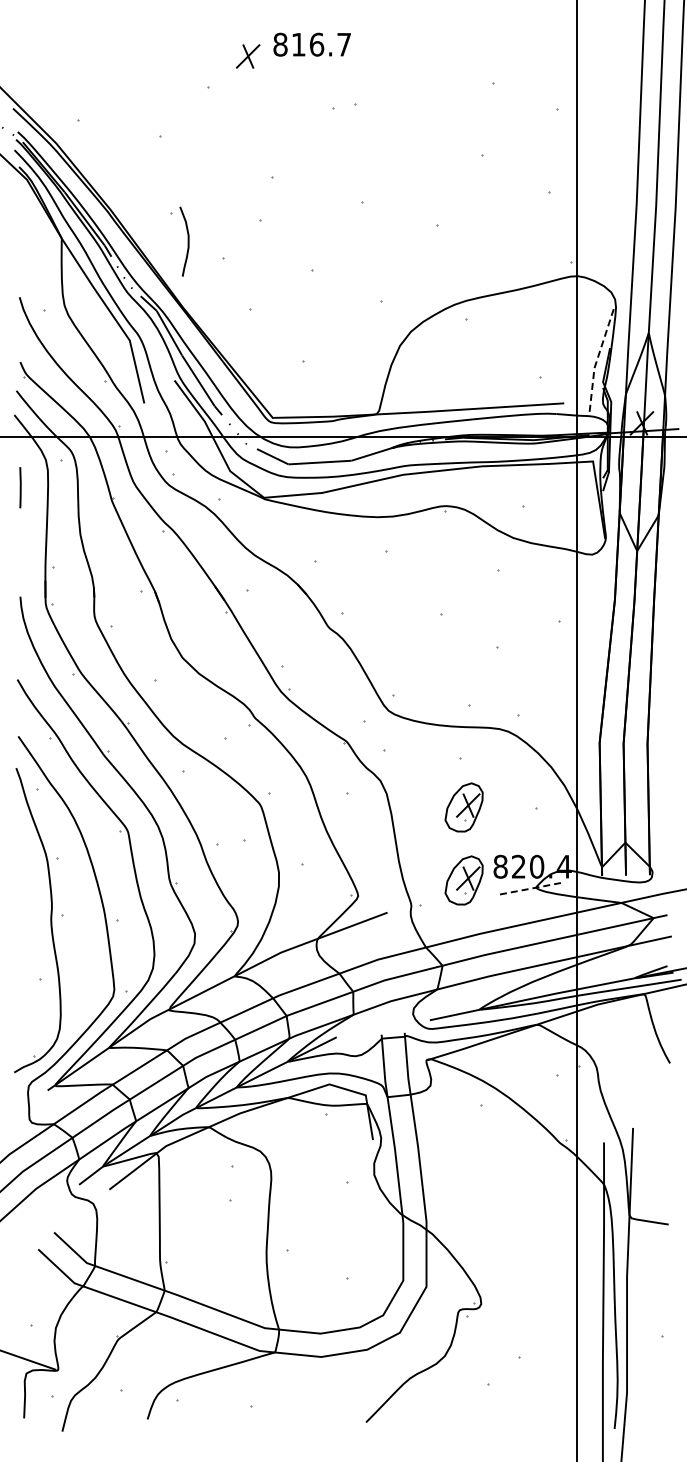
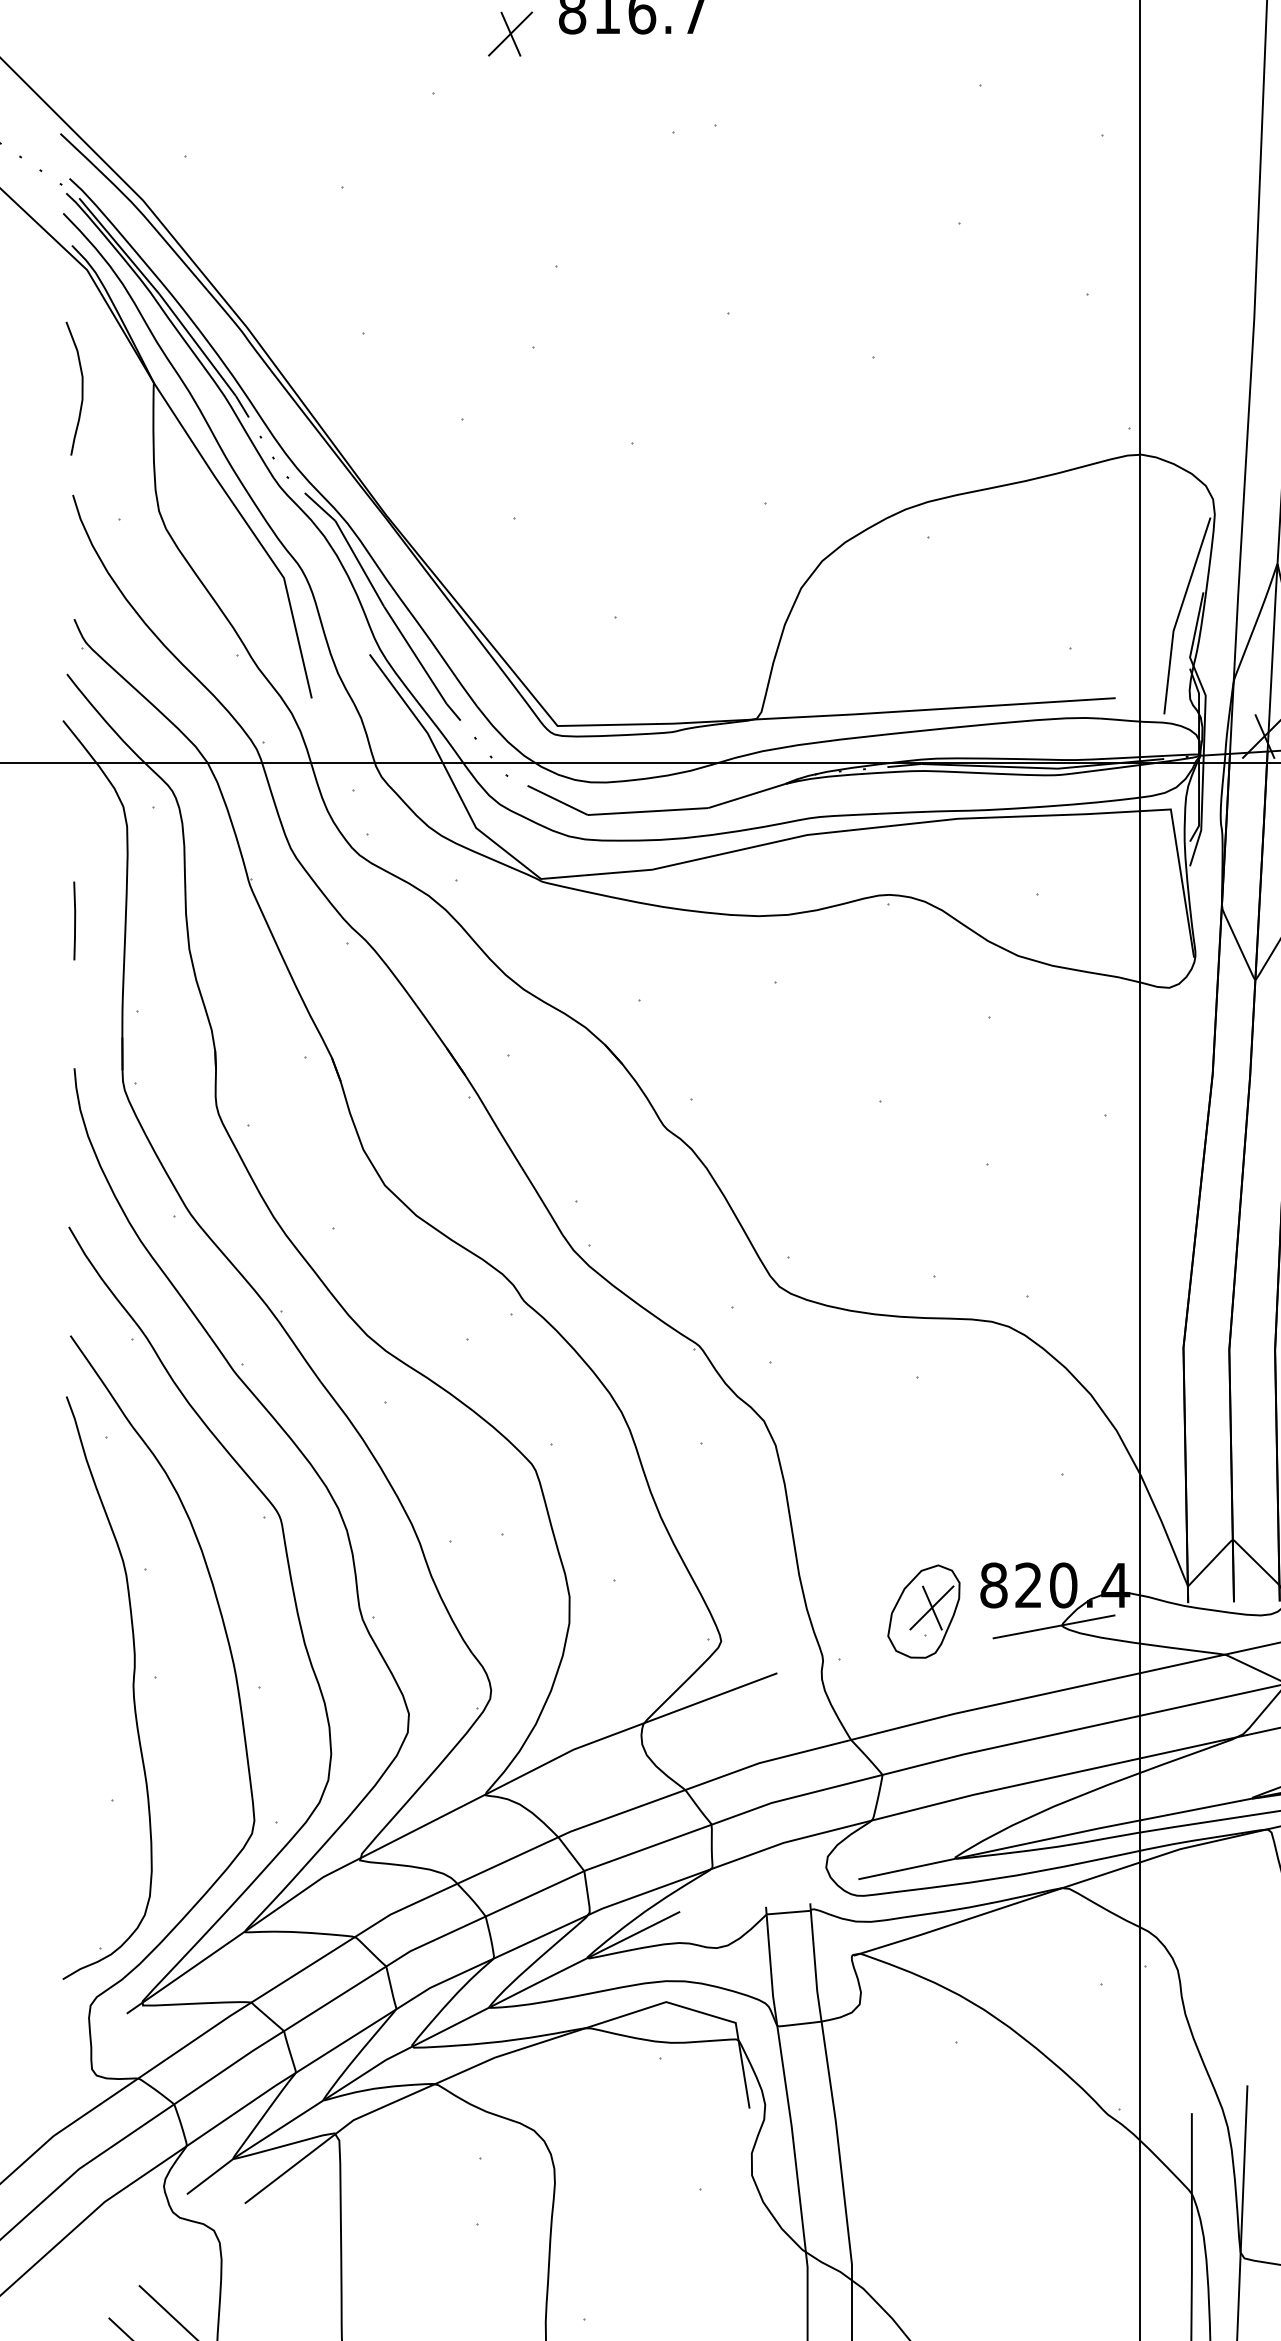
curve: (187, 241) -> (80, 388), moved
line: (597, 359) -> (1179, 614), dashed -> solid
line: (20, 487) -> (74, 920), moved
part: (463, 807) -> (922, 1471), removed
line: (532, 888) -> (1054, 1626), dashed -> solid

